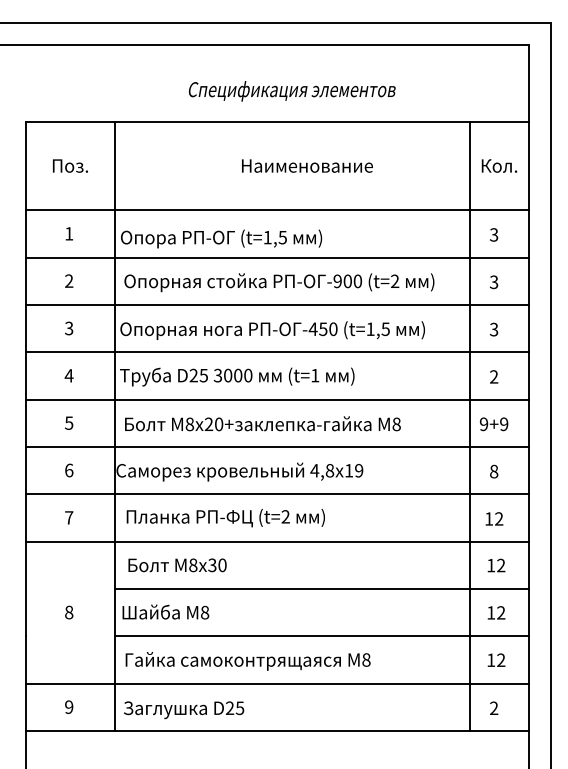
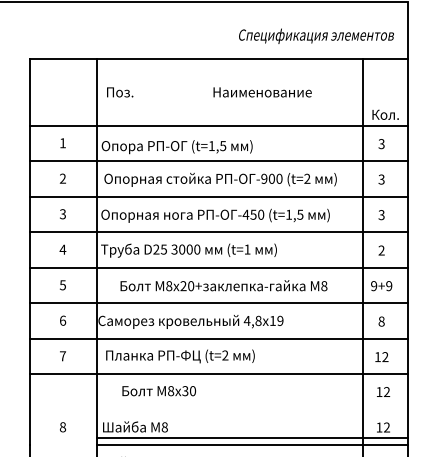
text: (291, 91) -> (315, 36), moved
text: (70, 165) -> (120, 91), moved
text: (307, 165) -> (262, 91), moved
text: (499, 165) -> (385, 114), moved
text: (262, 423) -> (223, 285), moved
text: (177, 565) -> (159, 391), moved
line: (321, 589) -> (252, 438), moved

